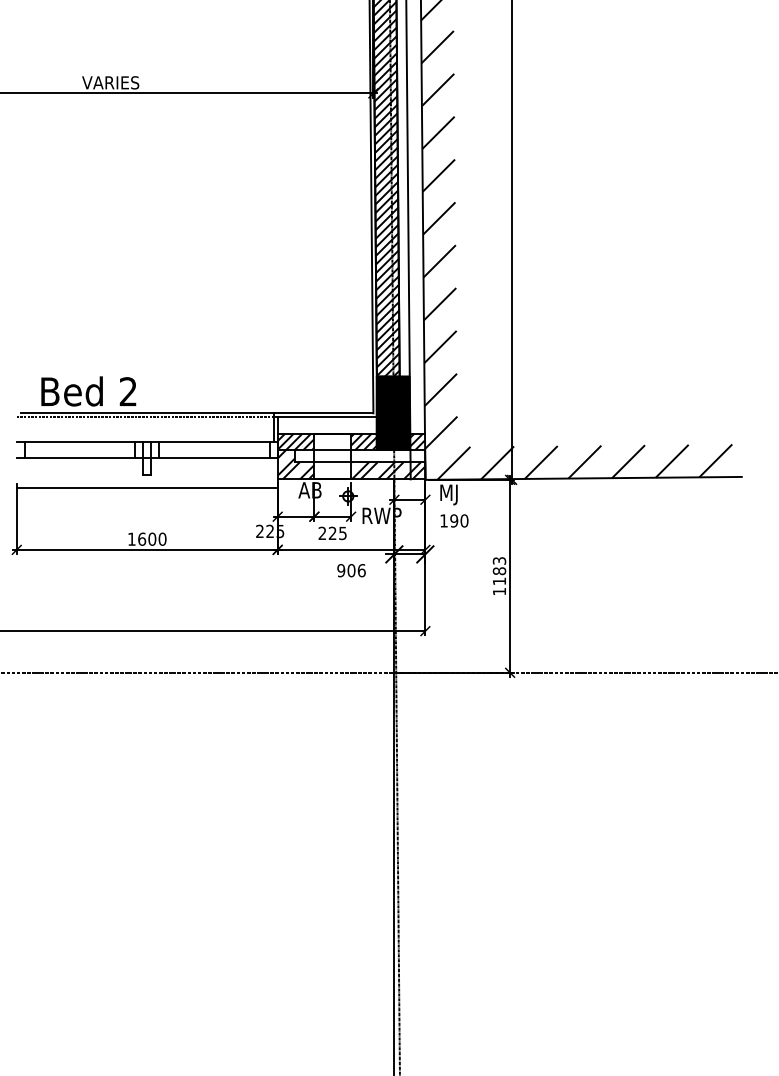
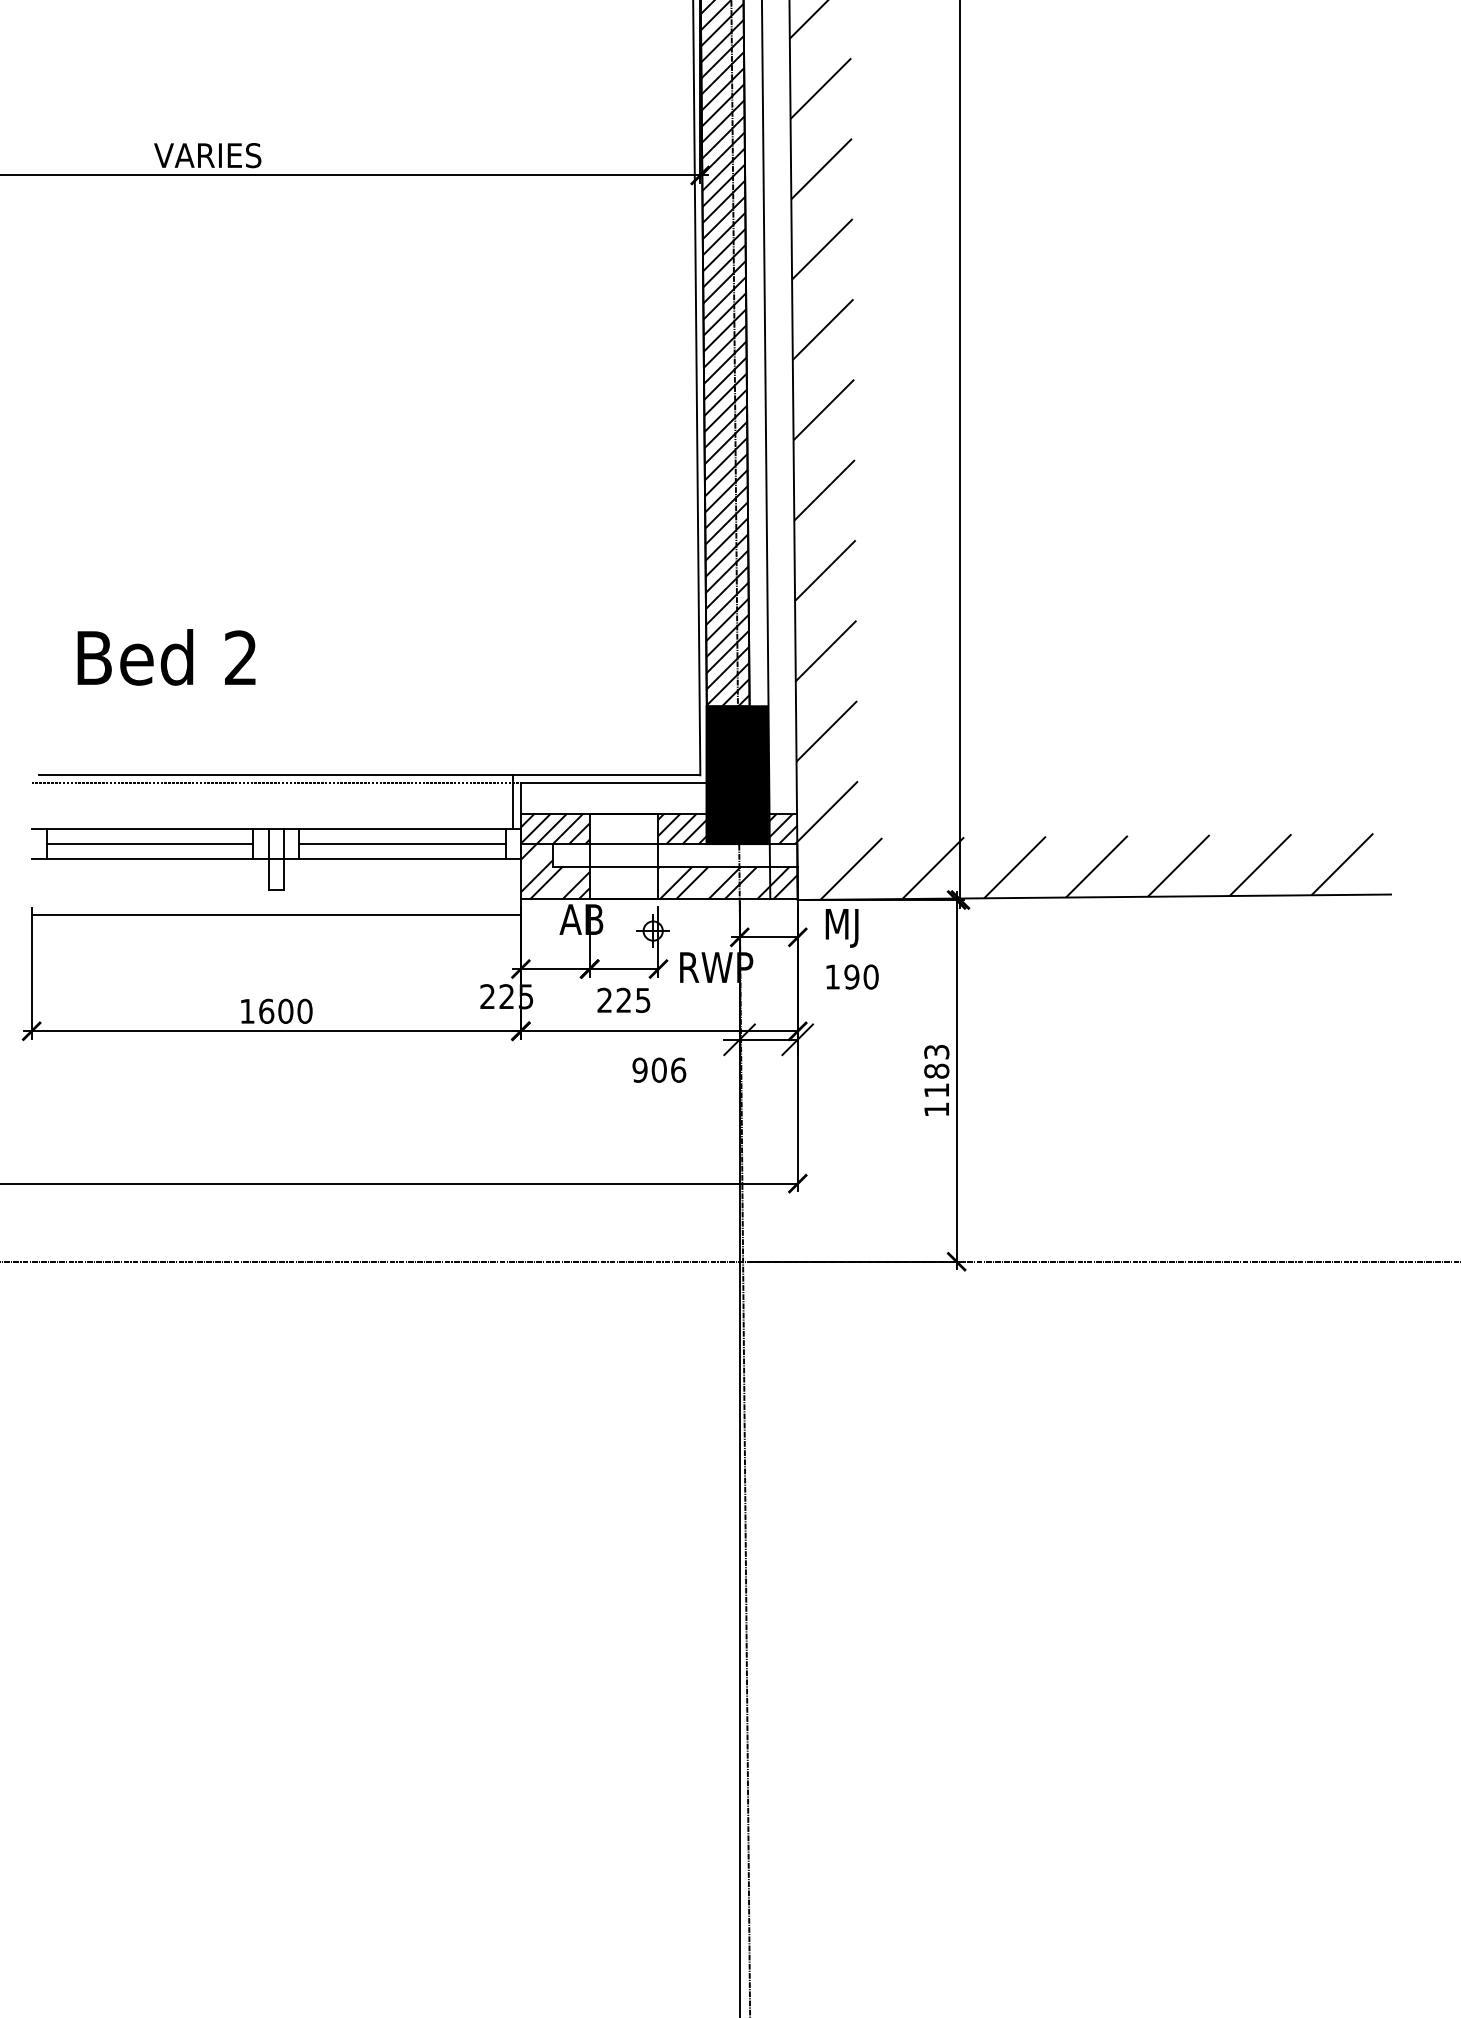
text: (88, 391) -> (166, 657), moved
line: (79, 450) -> (149, 844), added
line: (214, 450) -> (402, 844), added

